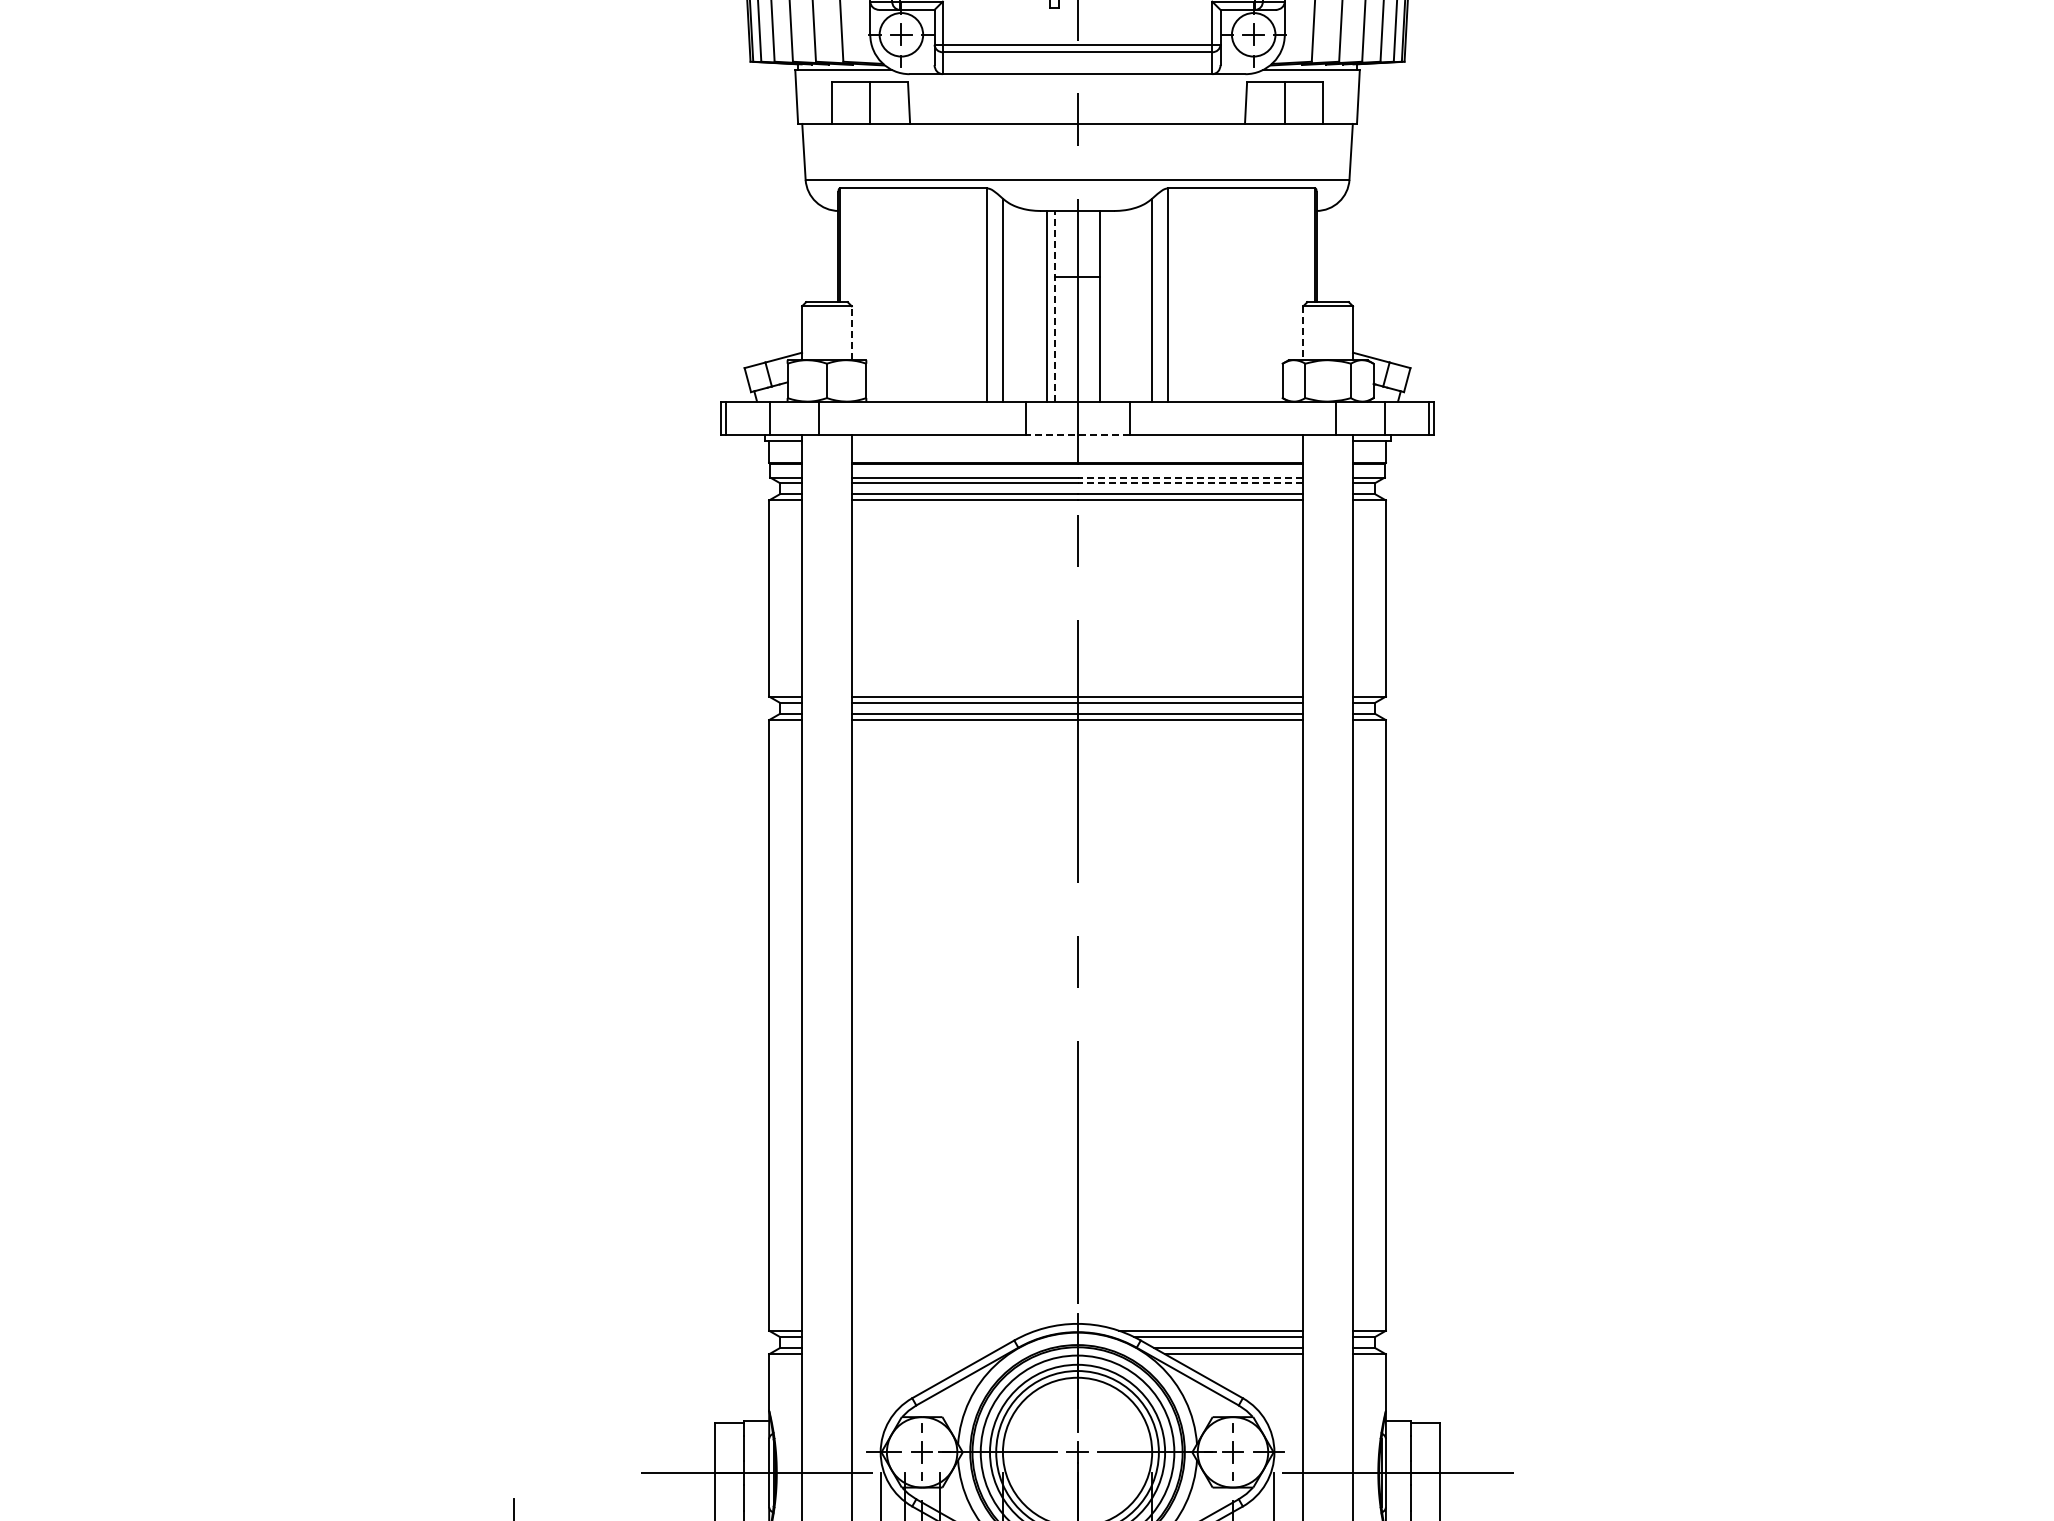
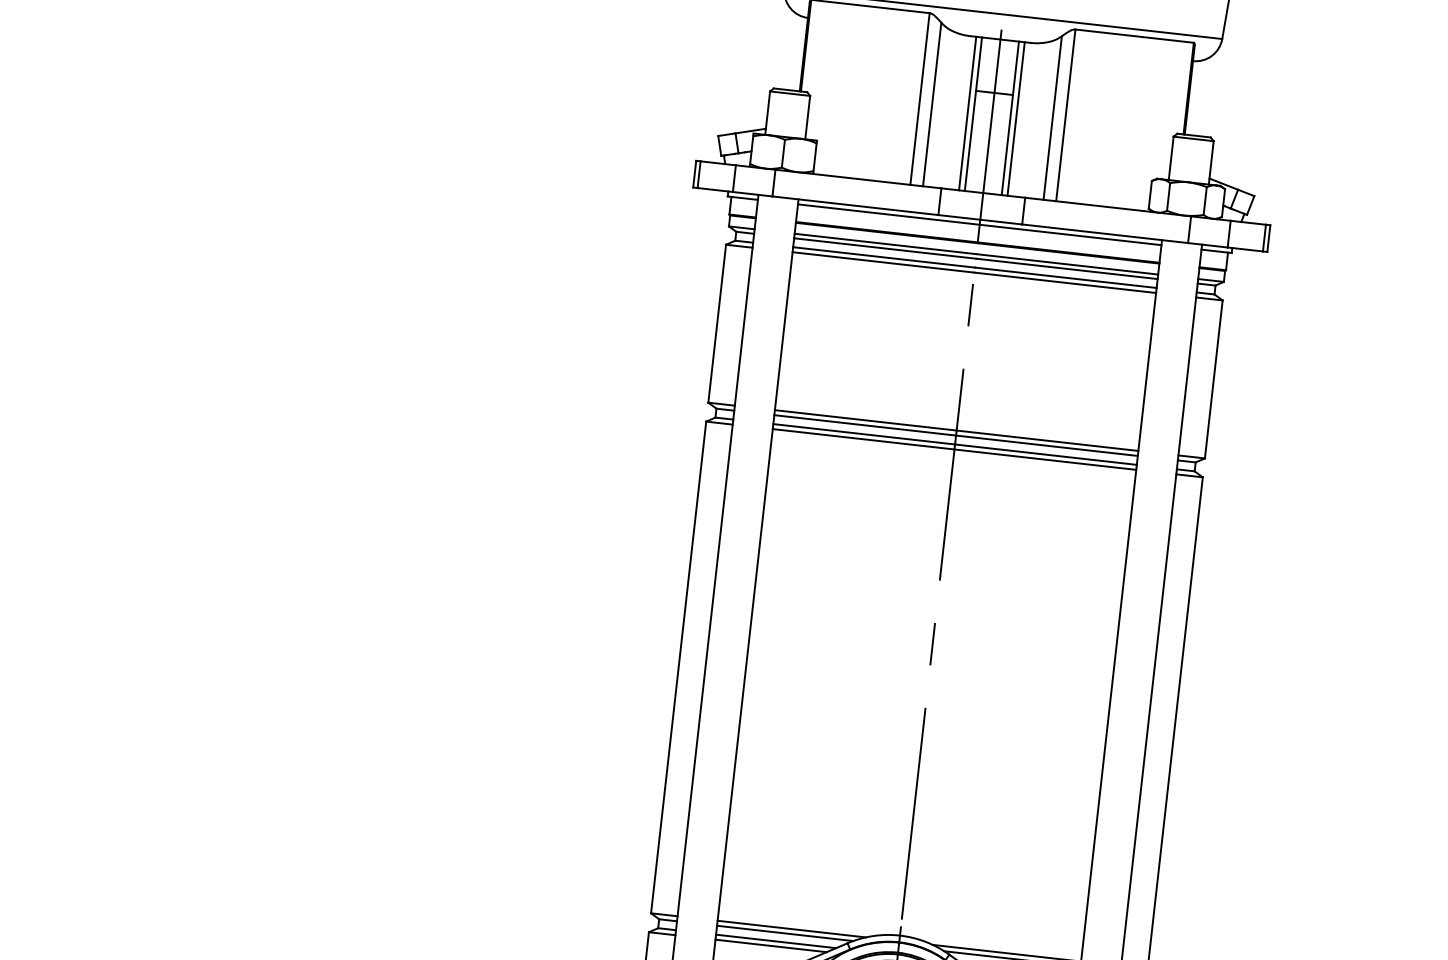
line: (1054, 305) -> (973, 113), dashed -> solid
line: (1107, 305) -> (1016, 118), added
line: (851, 333) -> (807, 117), dashed -> solid
line: (1303, 333) -> (1171, 158), dashed -> solid
line: (1077, 434) -> (980, 219), dashed -> solid
line: (1077, 441) -> (979, 225), added
line: (1190, 477) -> (1067, 264), dashed -> solid
line: (1190, 483) -> (1066, 269), dashed -> solid
line: (943, 1330) -> (791, 928), added
line: (935, 1336) -> (784, 932), added
line: (925, 1348) -> (775, 941), added
line: (920, 1354) -> (770, 946), added

